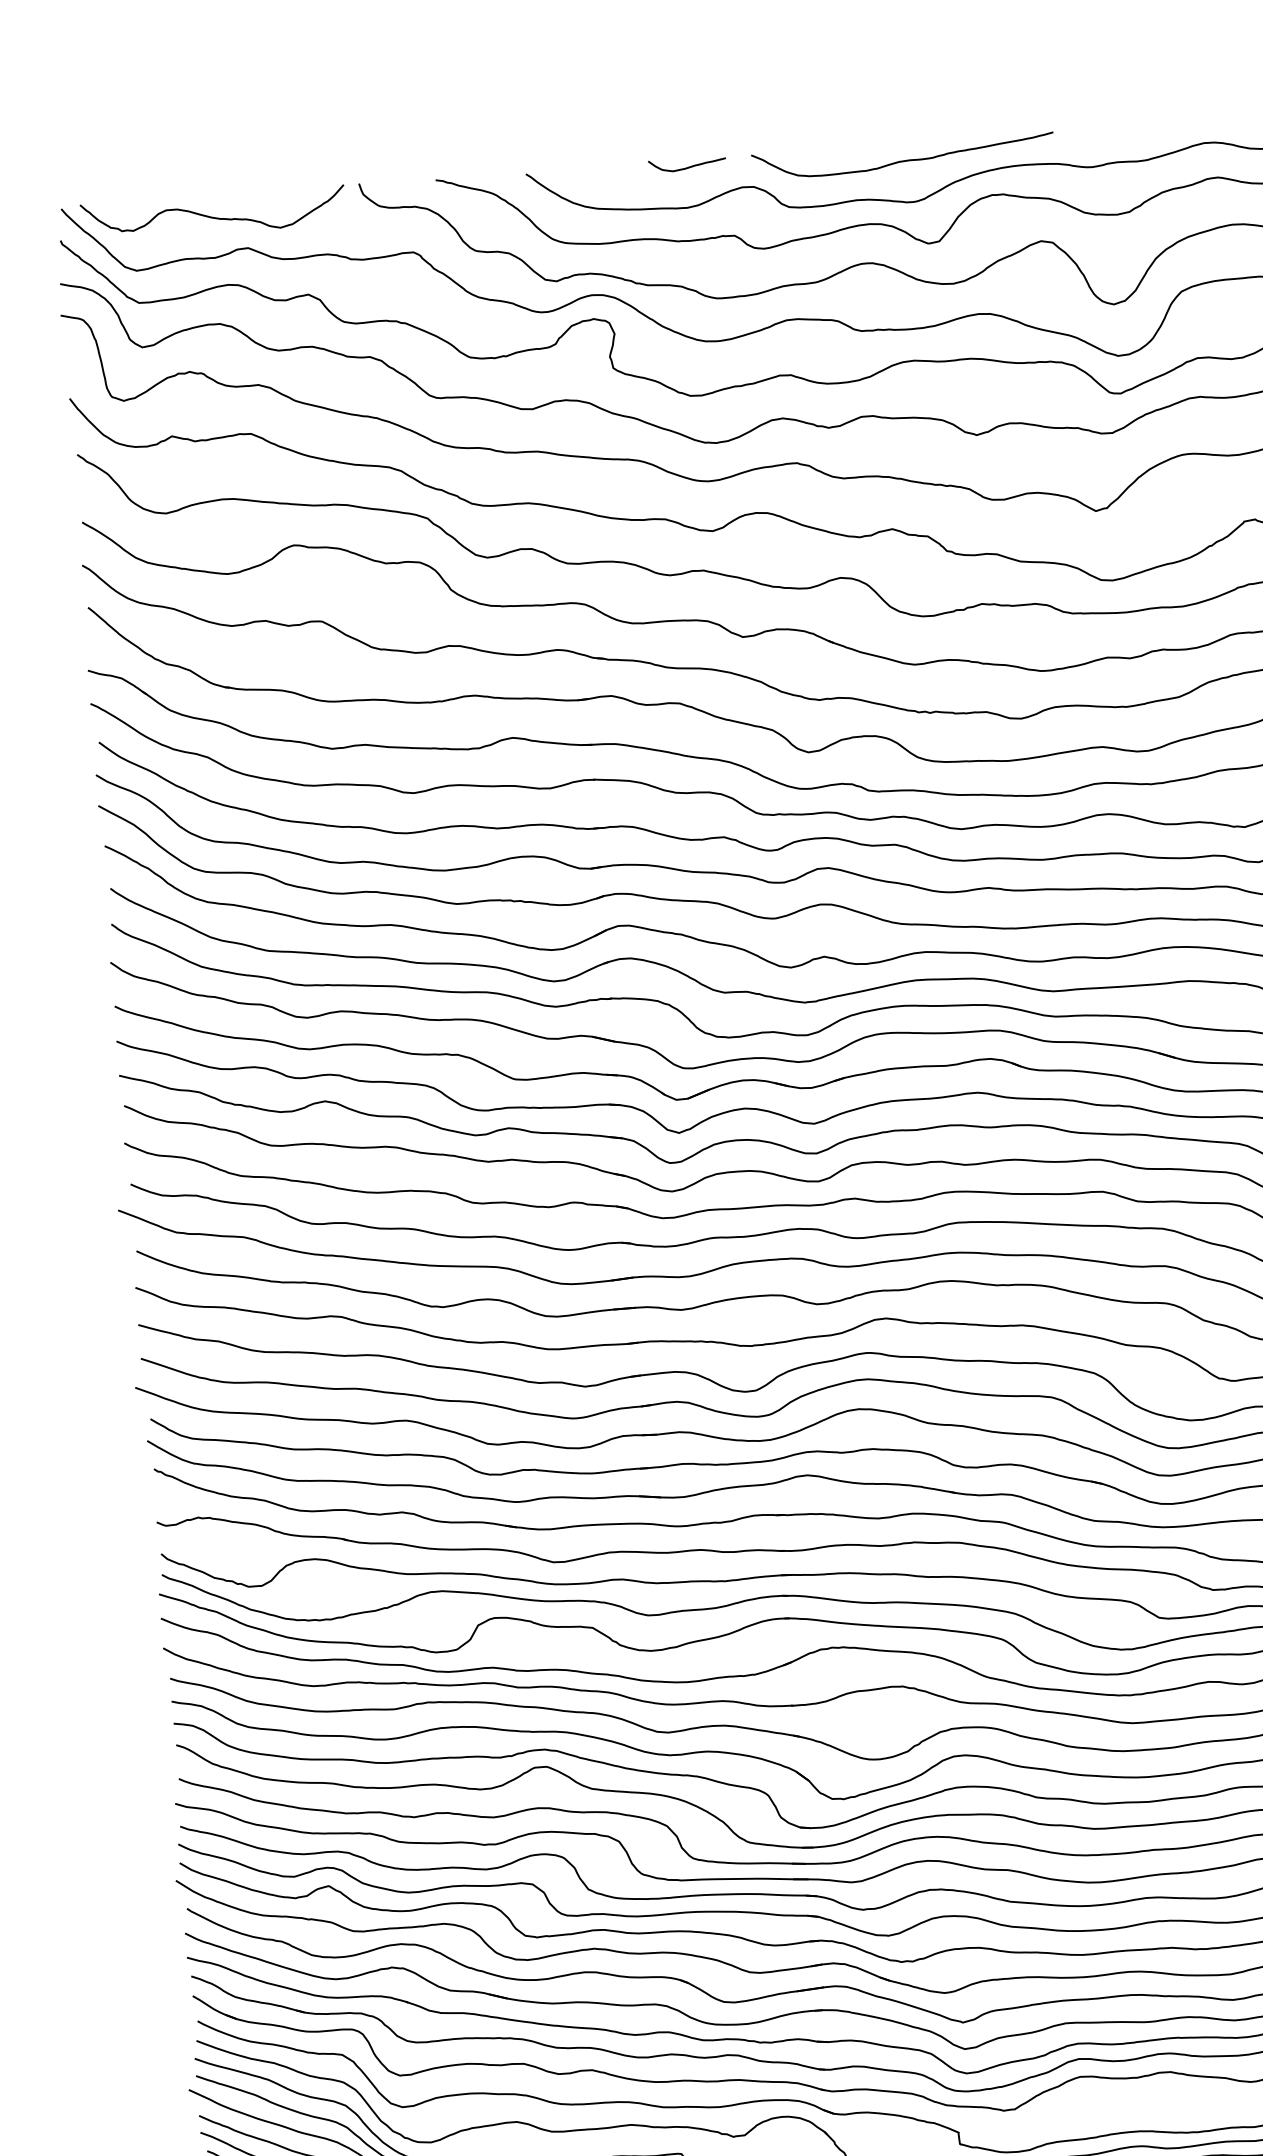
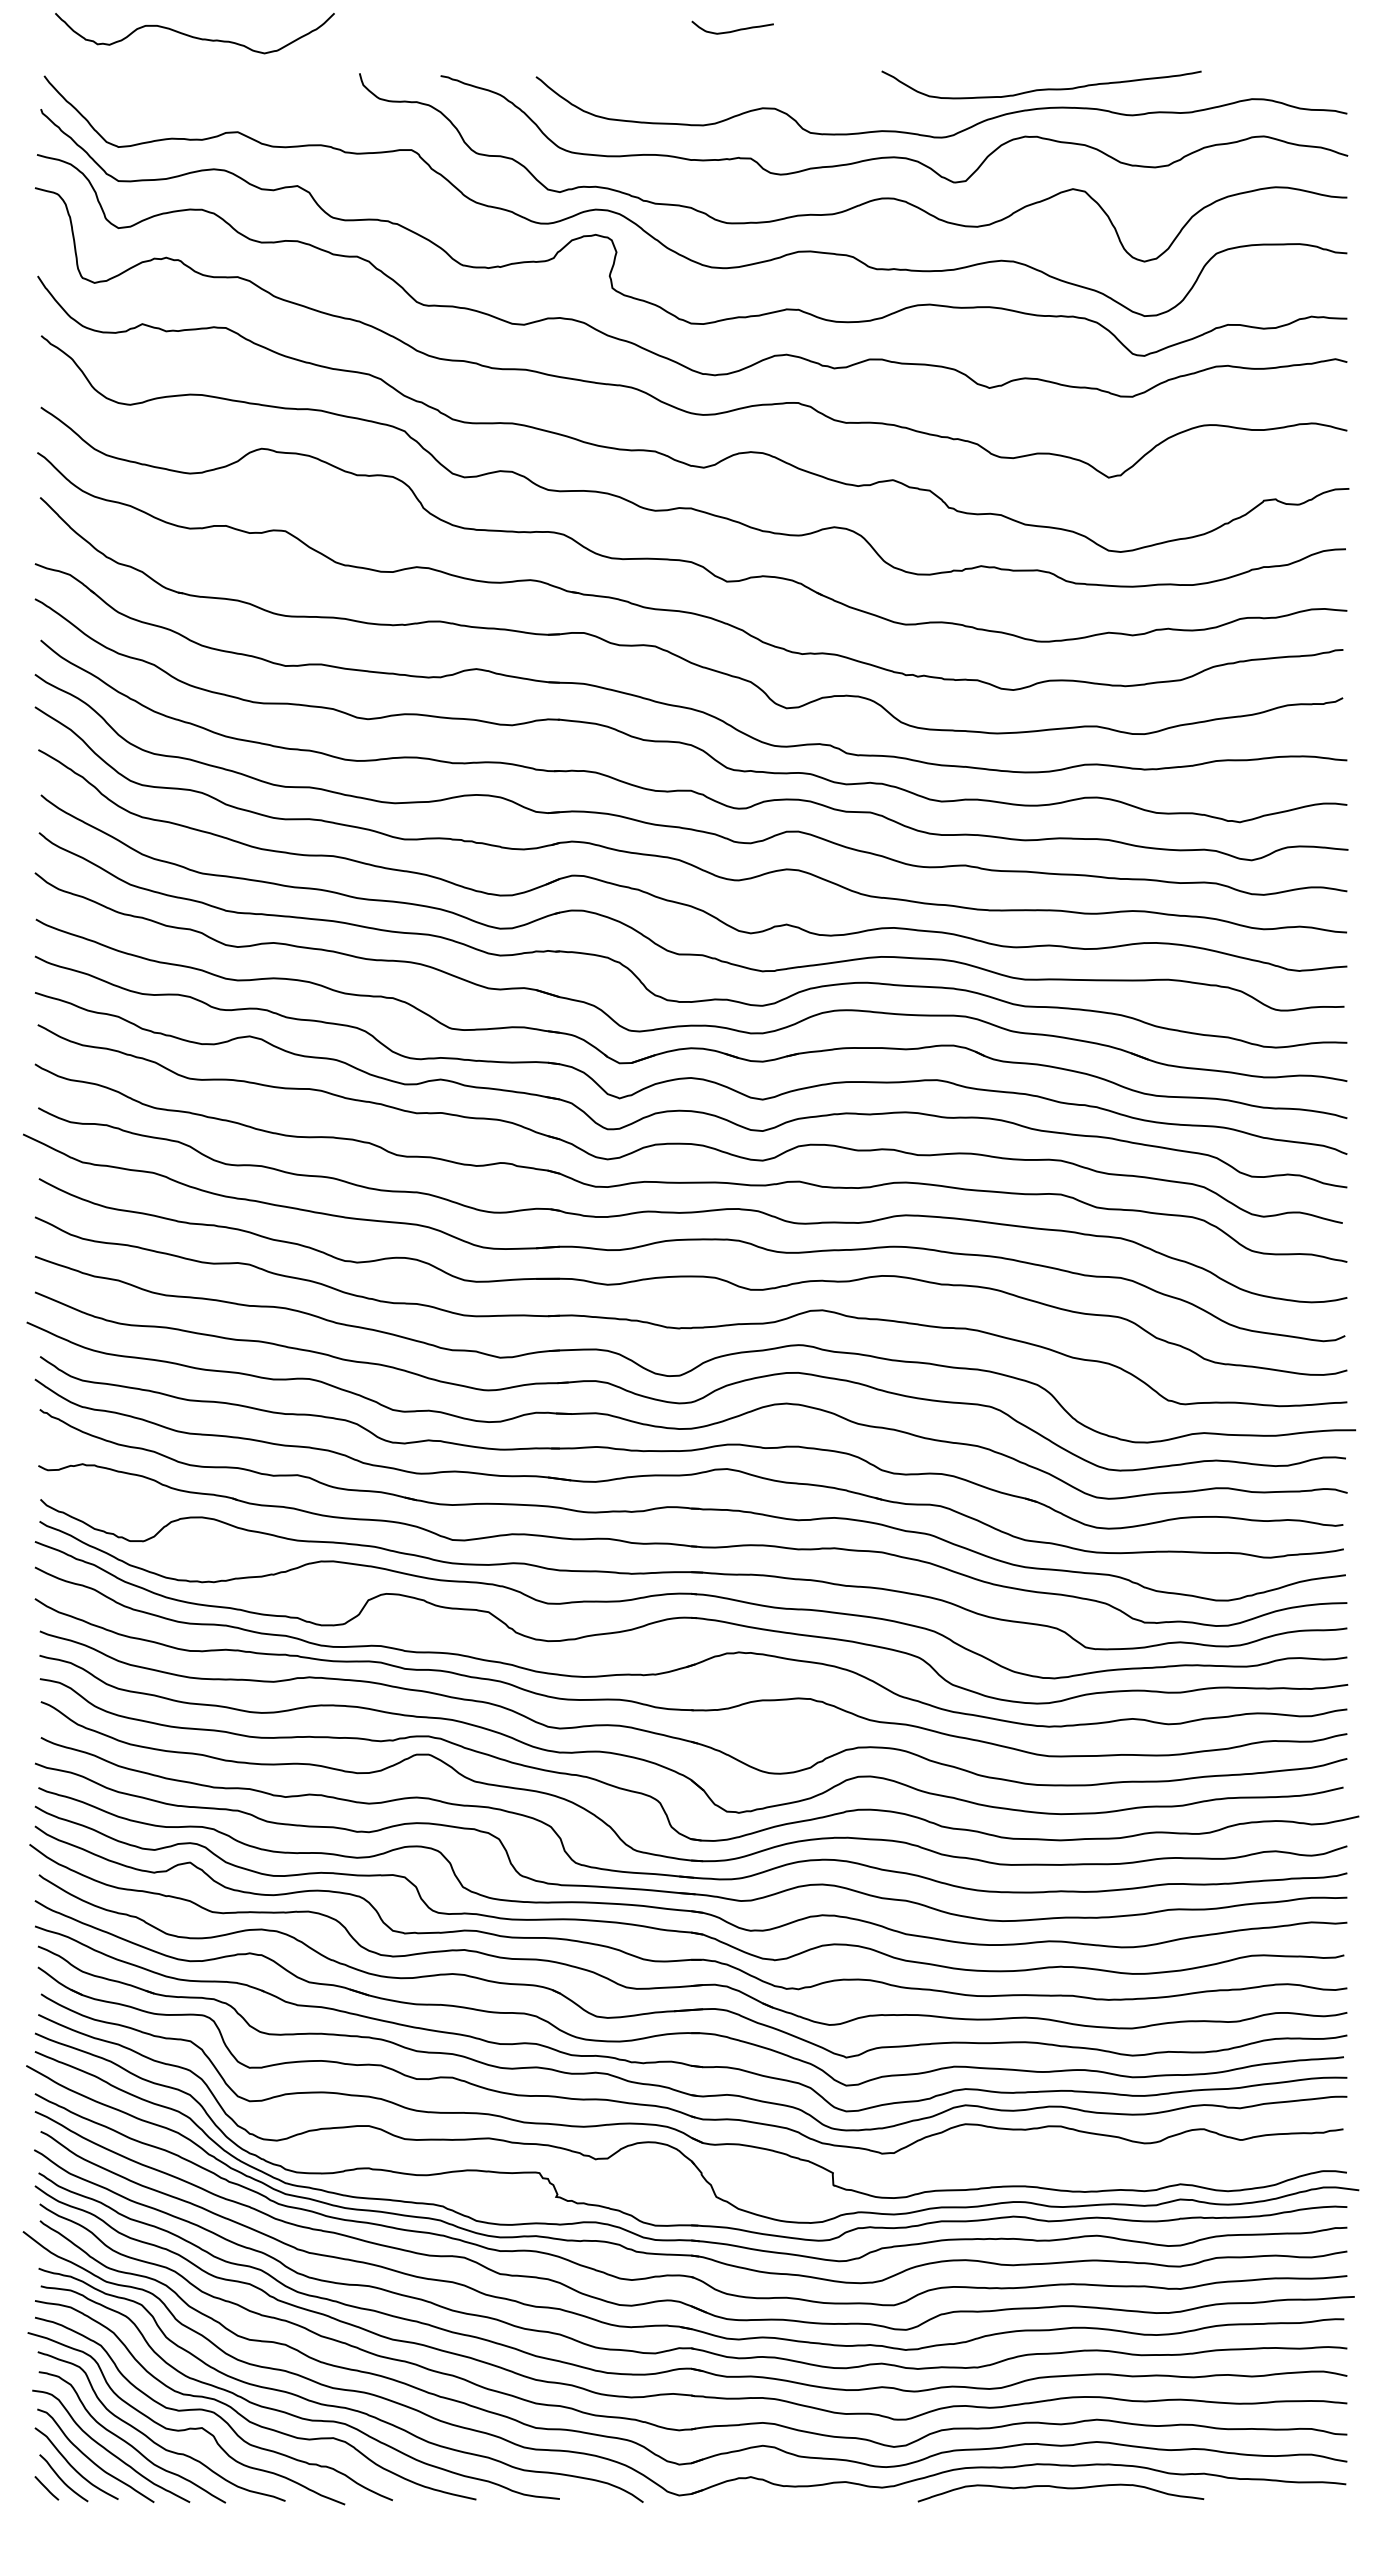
curve: (904, 159) -> (1042, 88), moved
curve: (687, 167) -> (732, 30), moved
curve: (213, 216) -> (194, 36), moved

